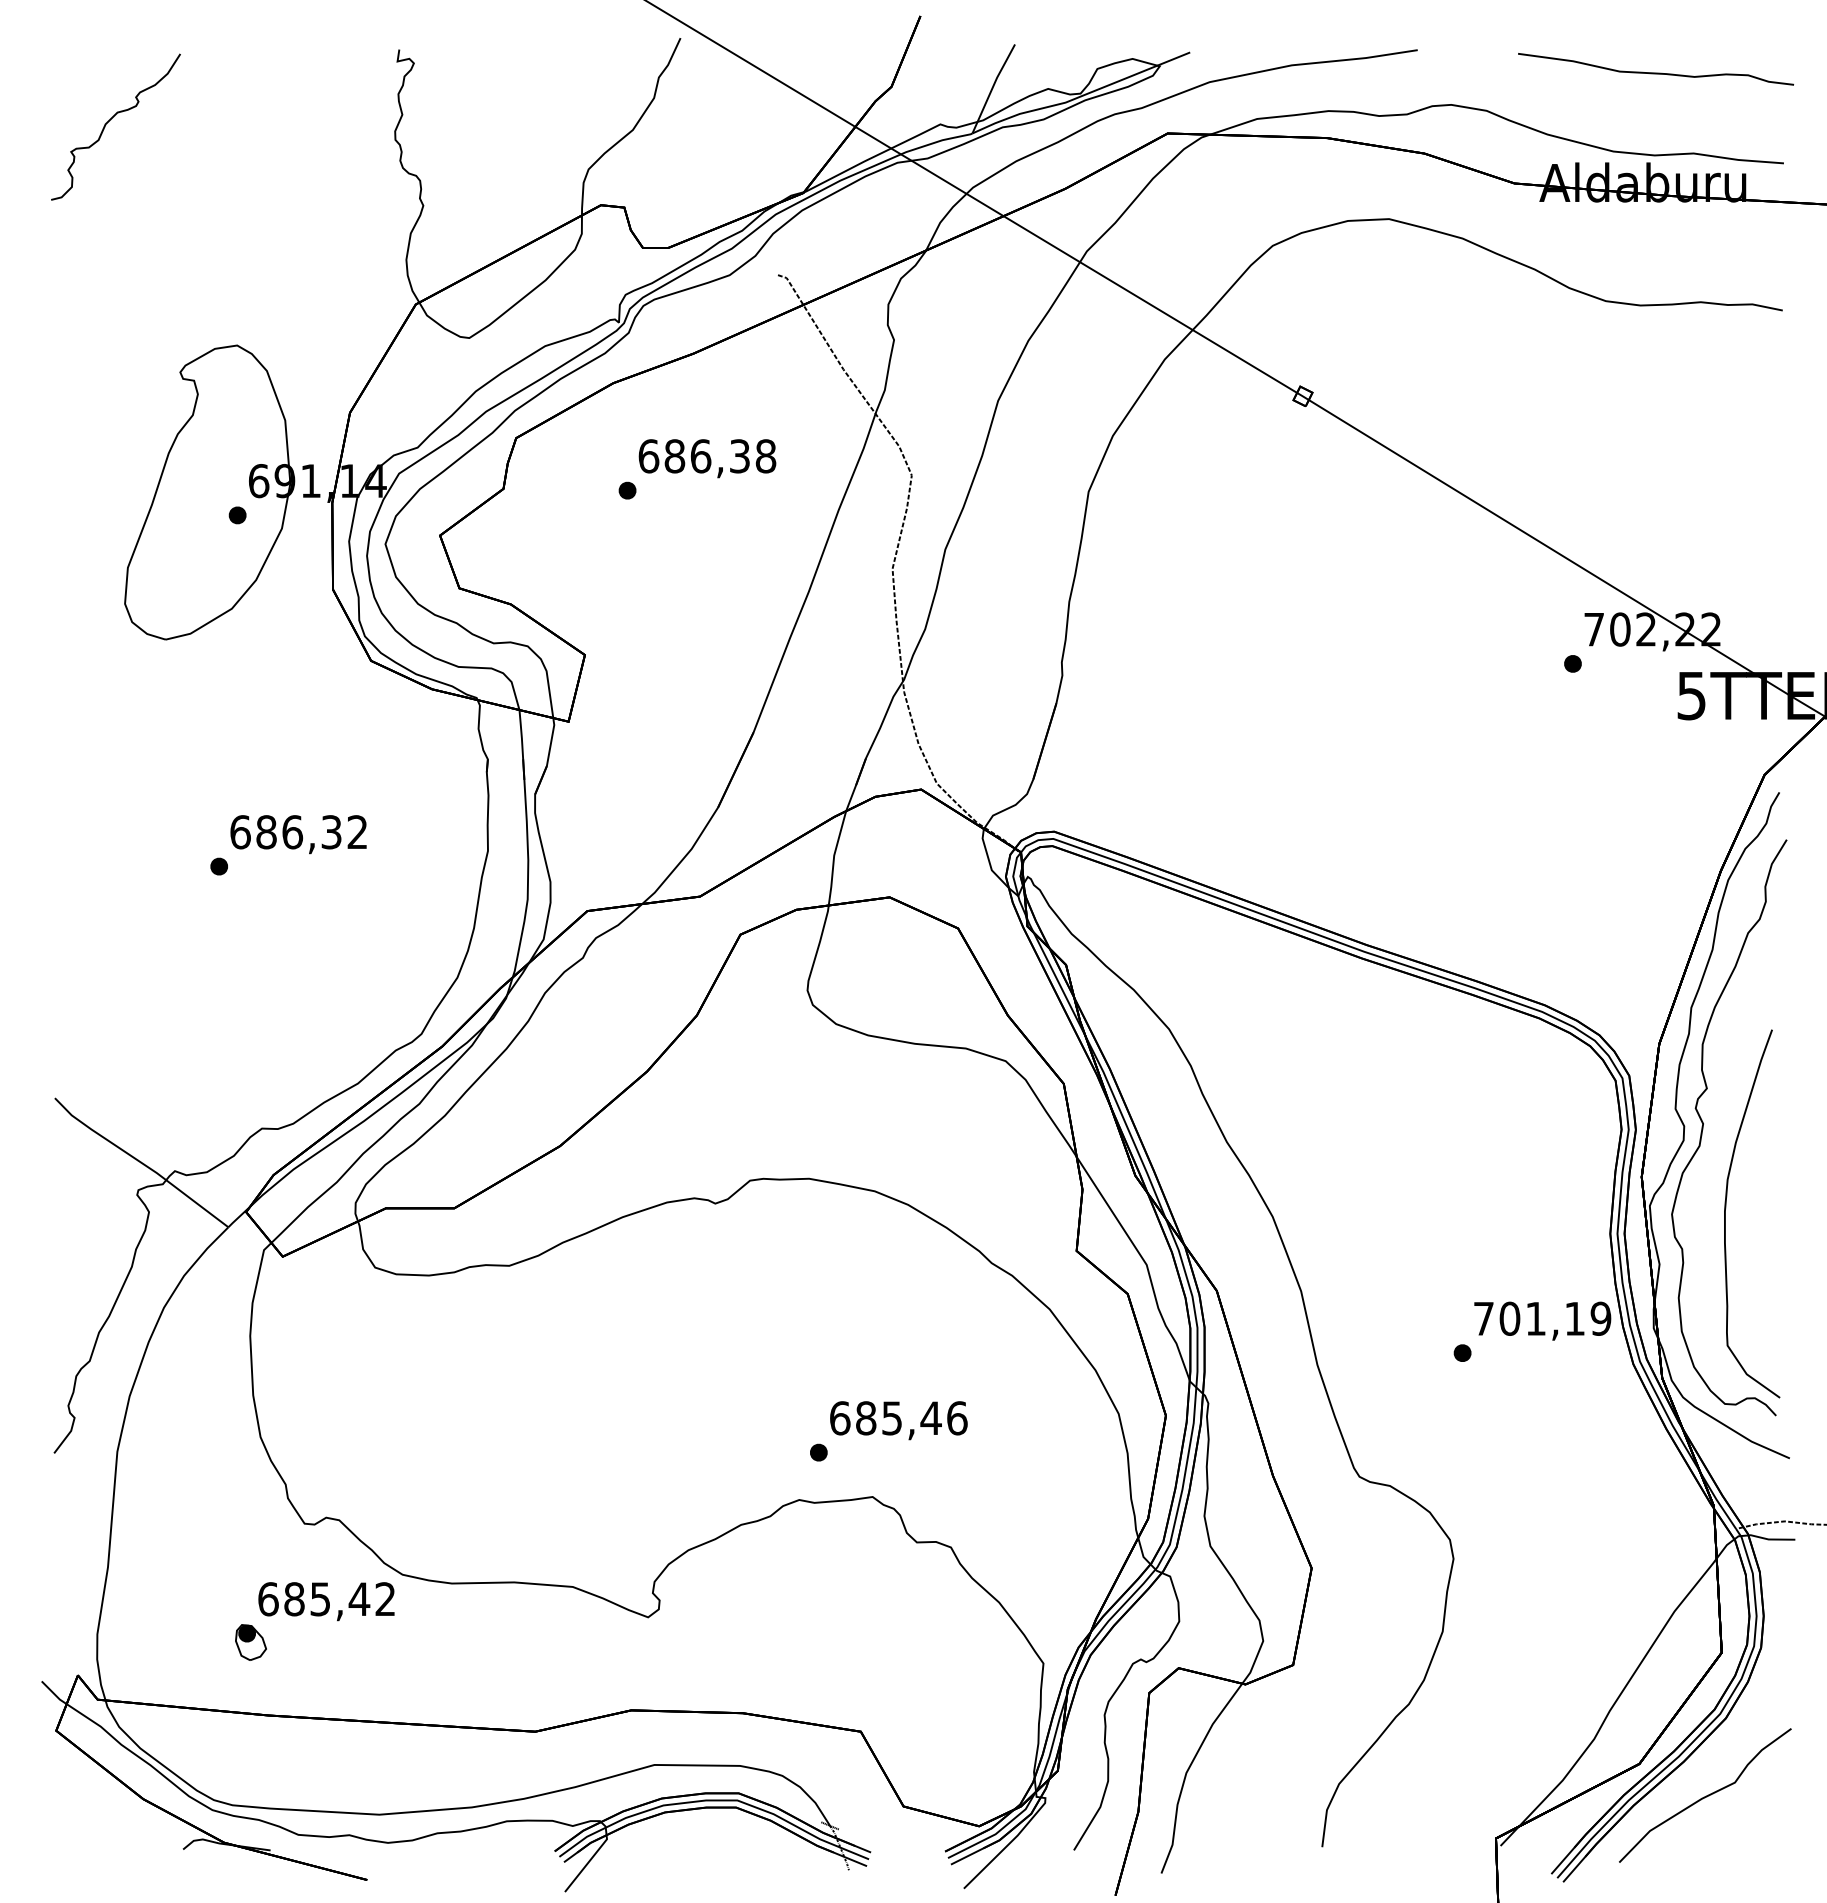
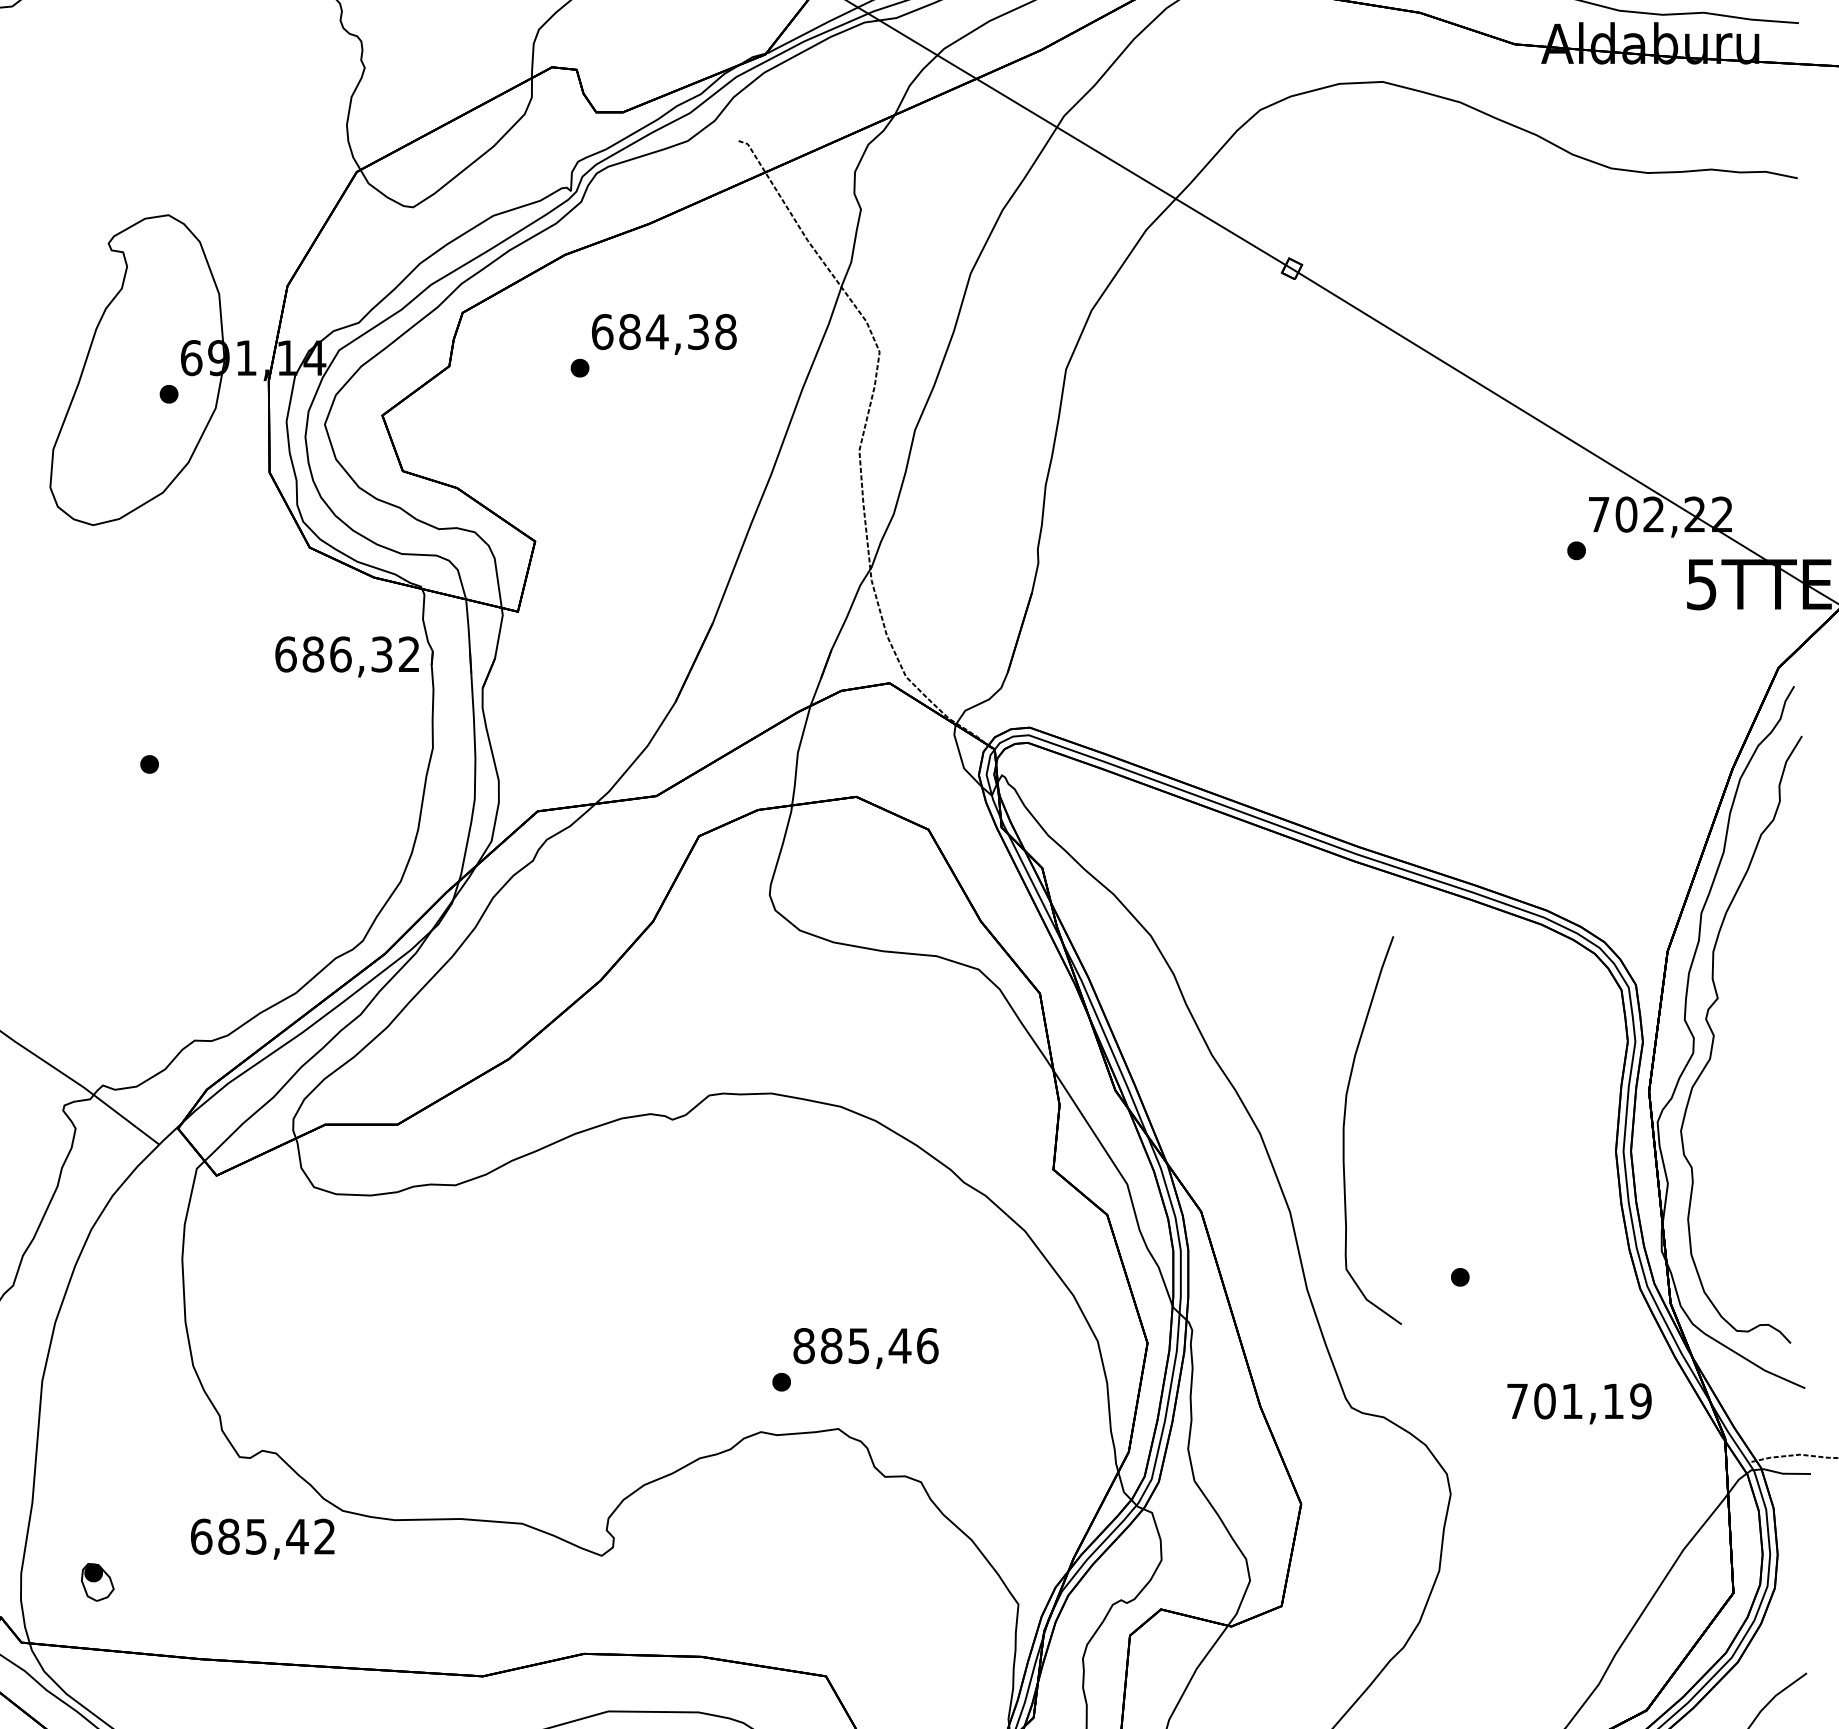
text: (700, 456) -> (656, 332), 686,38 -> 684,38
text: (298, 834) -> (347, 656), moved
curve: (1726, 1208) -> (1345, 1124), moved
text: (1542, 1320) -> (1579, 1403), moved
text: (840, 1418) -> (804, 1346), 685,46 -> 885,46
part: (250, 1642) -> (97, 1582), moved

